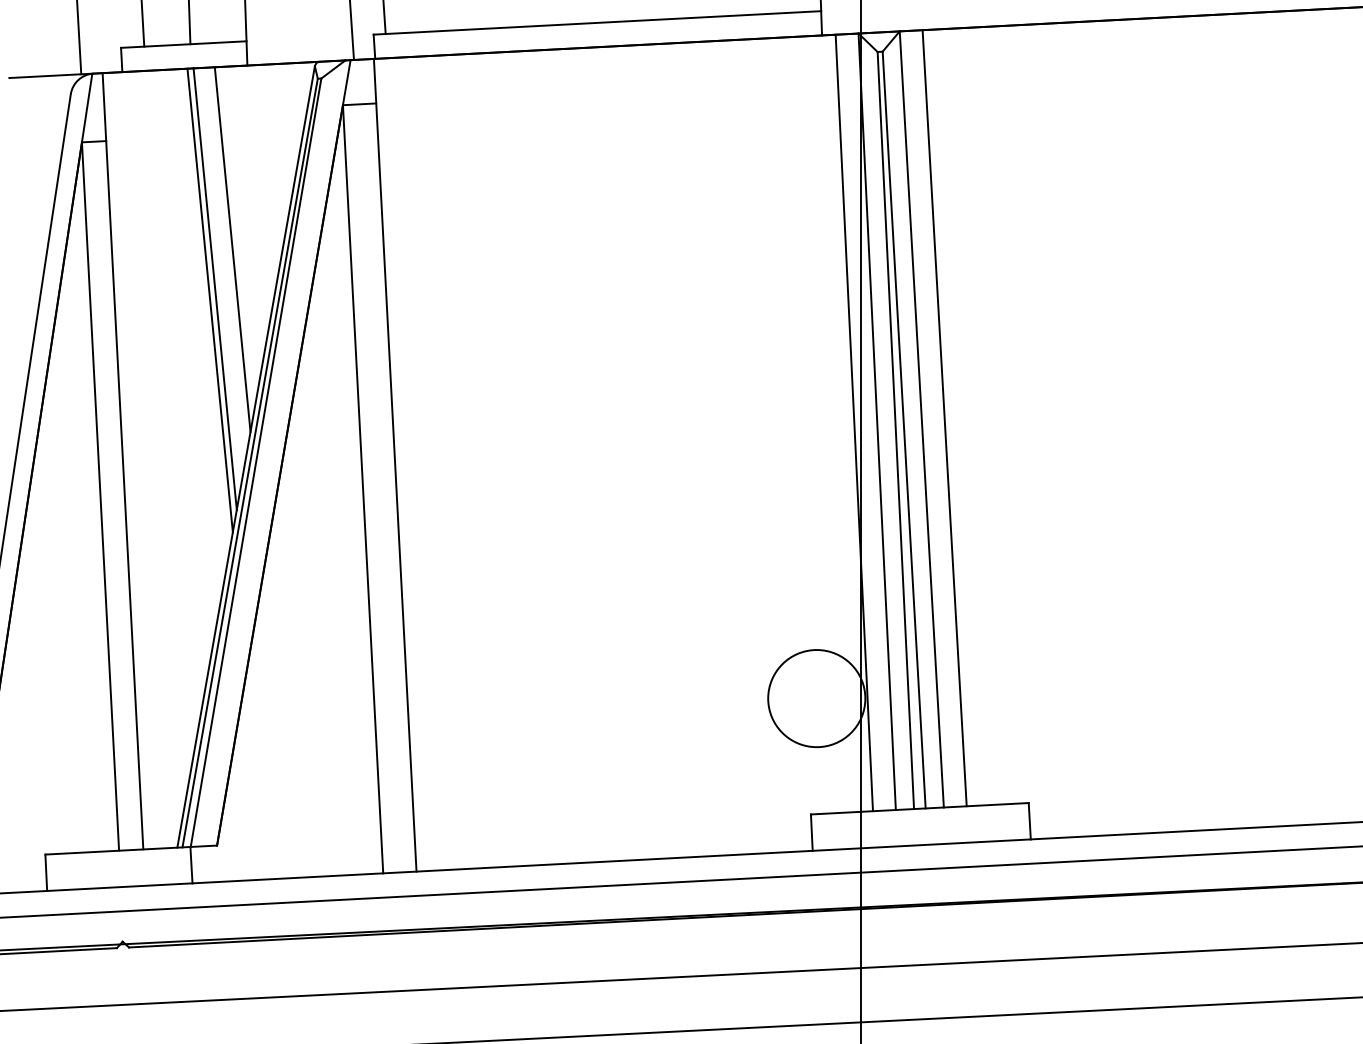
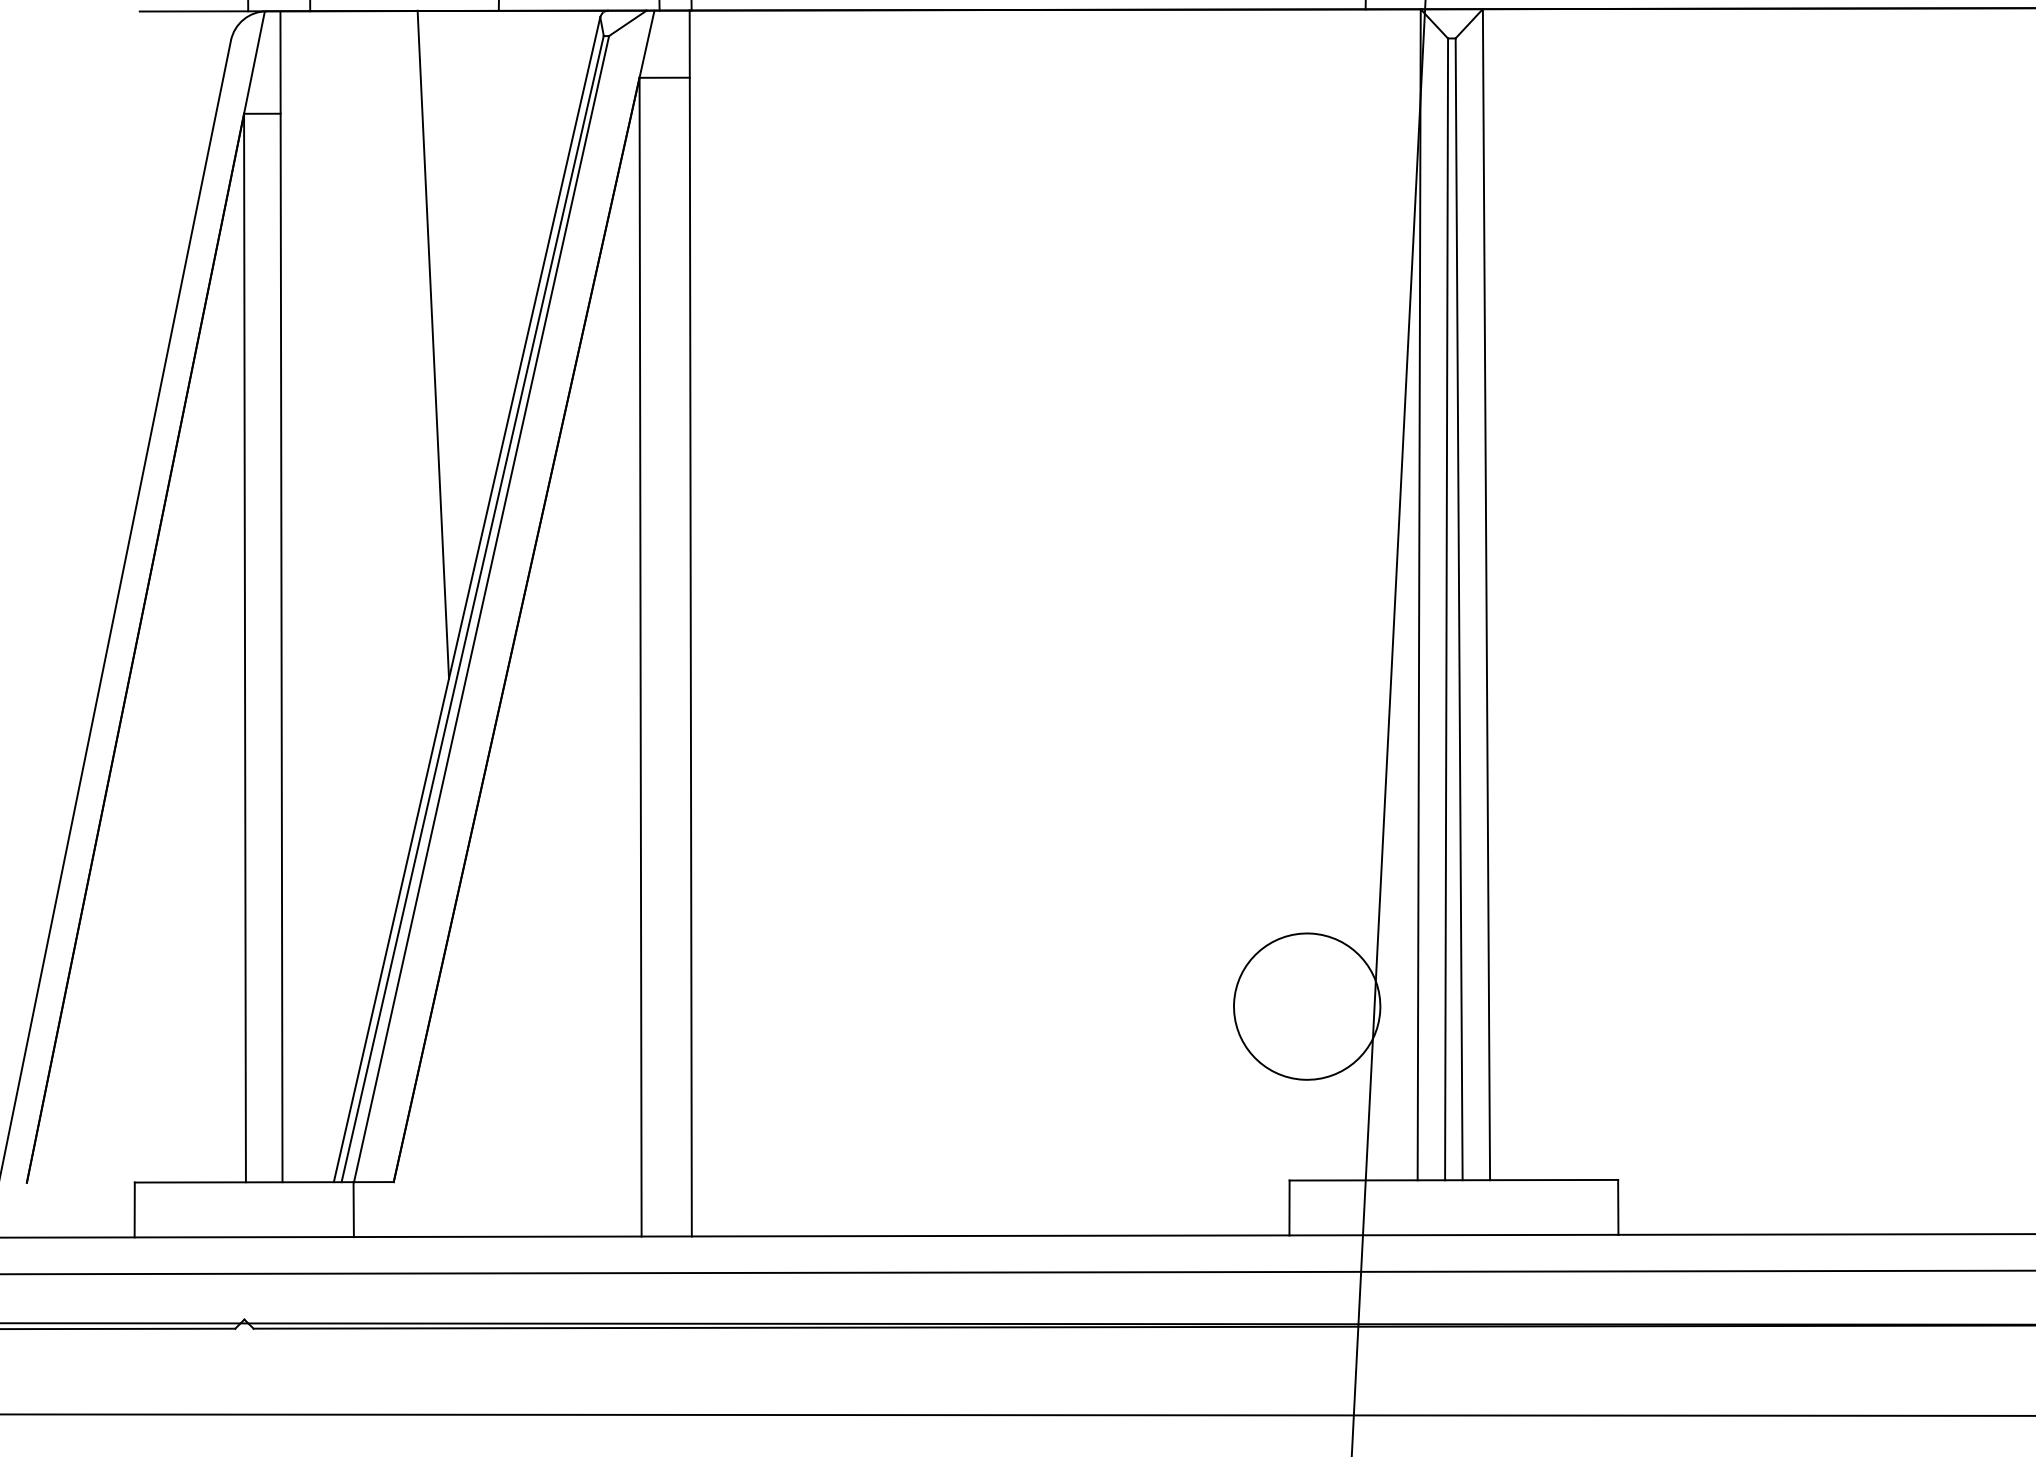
line: (232, 249) -> (462, 286), removed
line: (209, 300) -> (423, 361), removed
line: (944, 418) -> (1520, 594), removed
line: (853, 422) -> (1383, 594), removed

